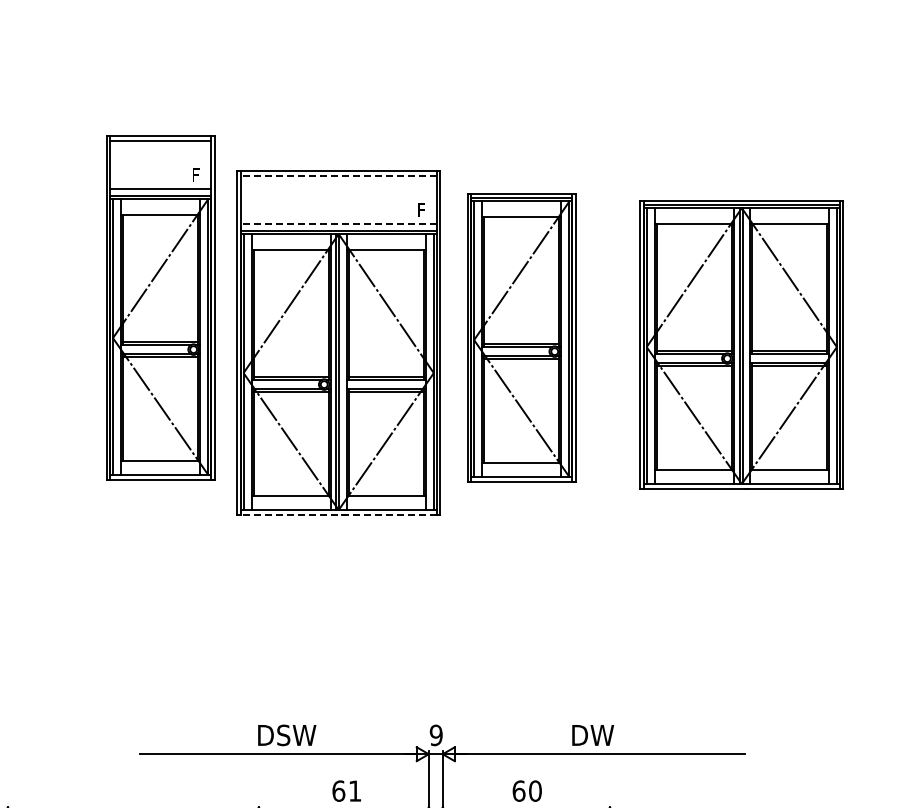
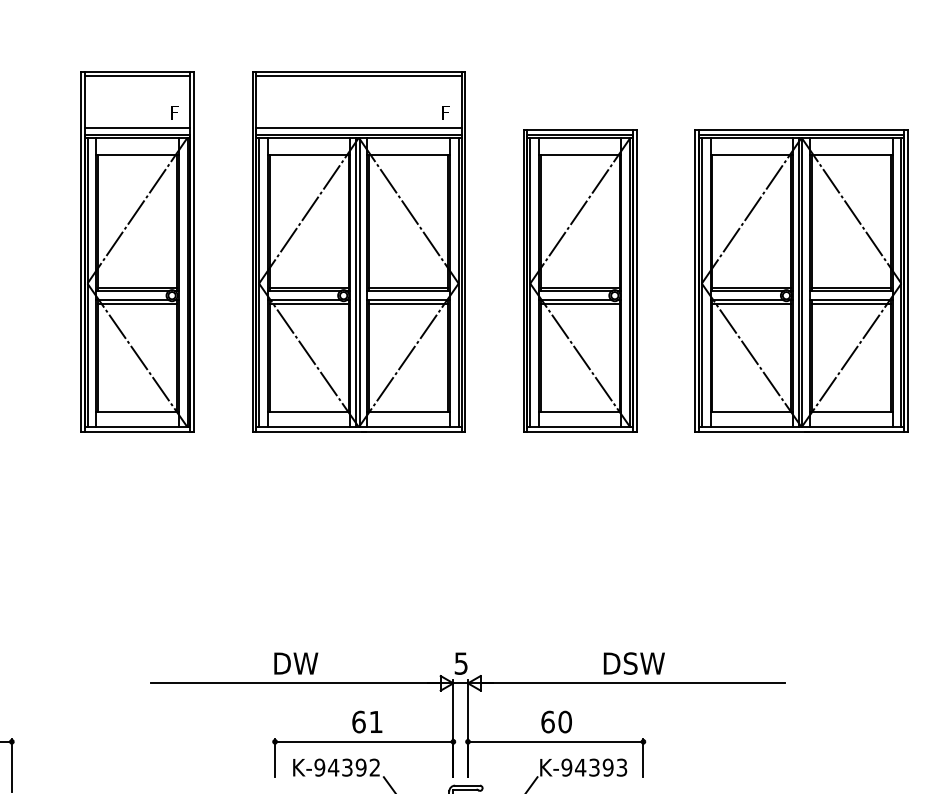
line: (338, 175) -> (358, 76), dashed -> solid
line: (338, 224) -> (358, 127), dashed -> solid
part: (160, 307) -> (137, 251), moved
part: (521, 337) -> (579, 280), moved
part: (741, 344) -> (801, 280), moved
line: (338, 514) -> (358, 431), dashed -> solid
text: (435, 734) -> (460, 662), 9 -> 5
text: (296, 735) -> (314, 663), DSW -> DW
text: (610, 735) -> (643, 663), DW -> DSW

